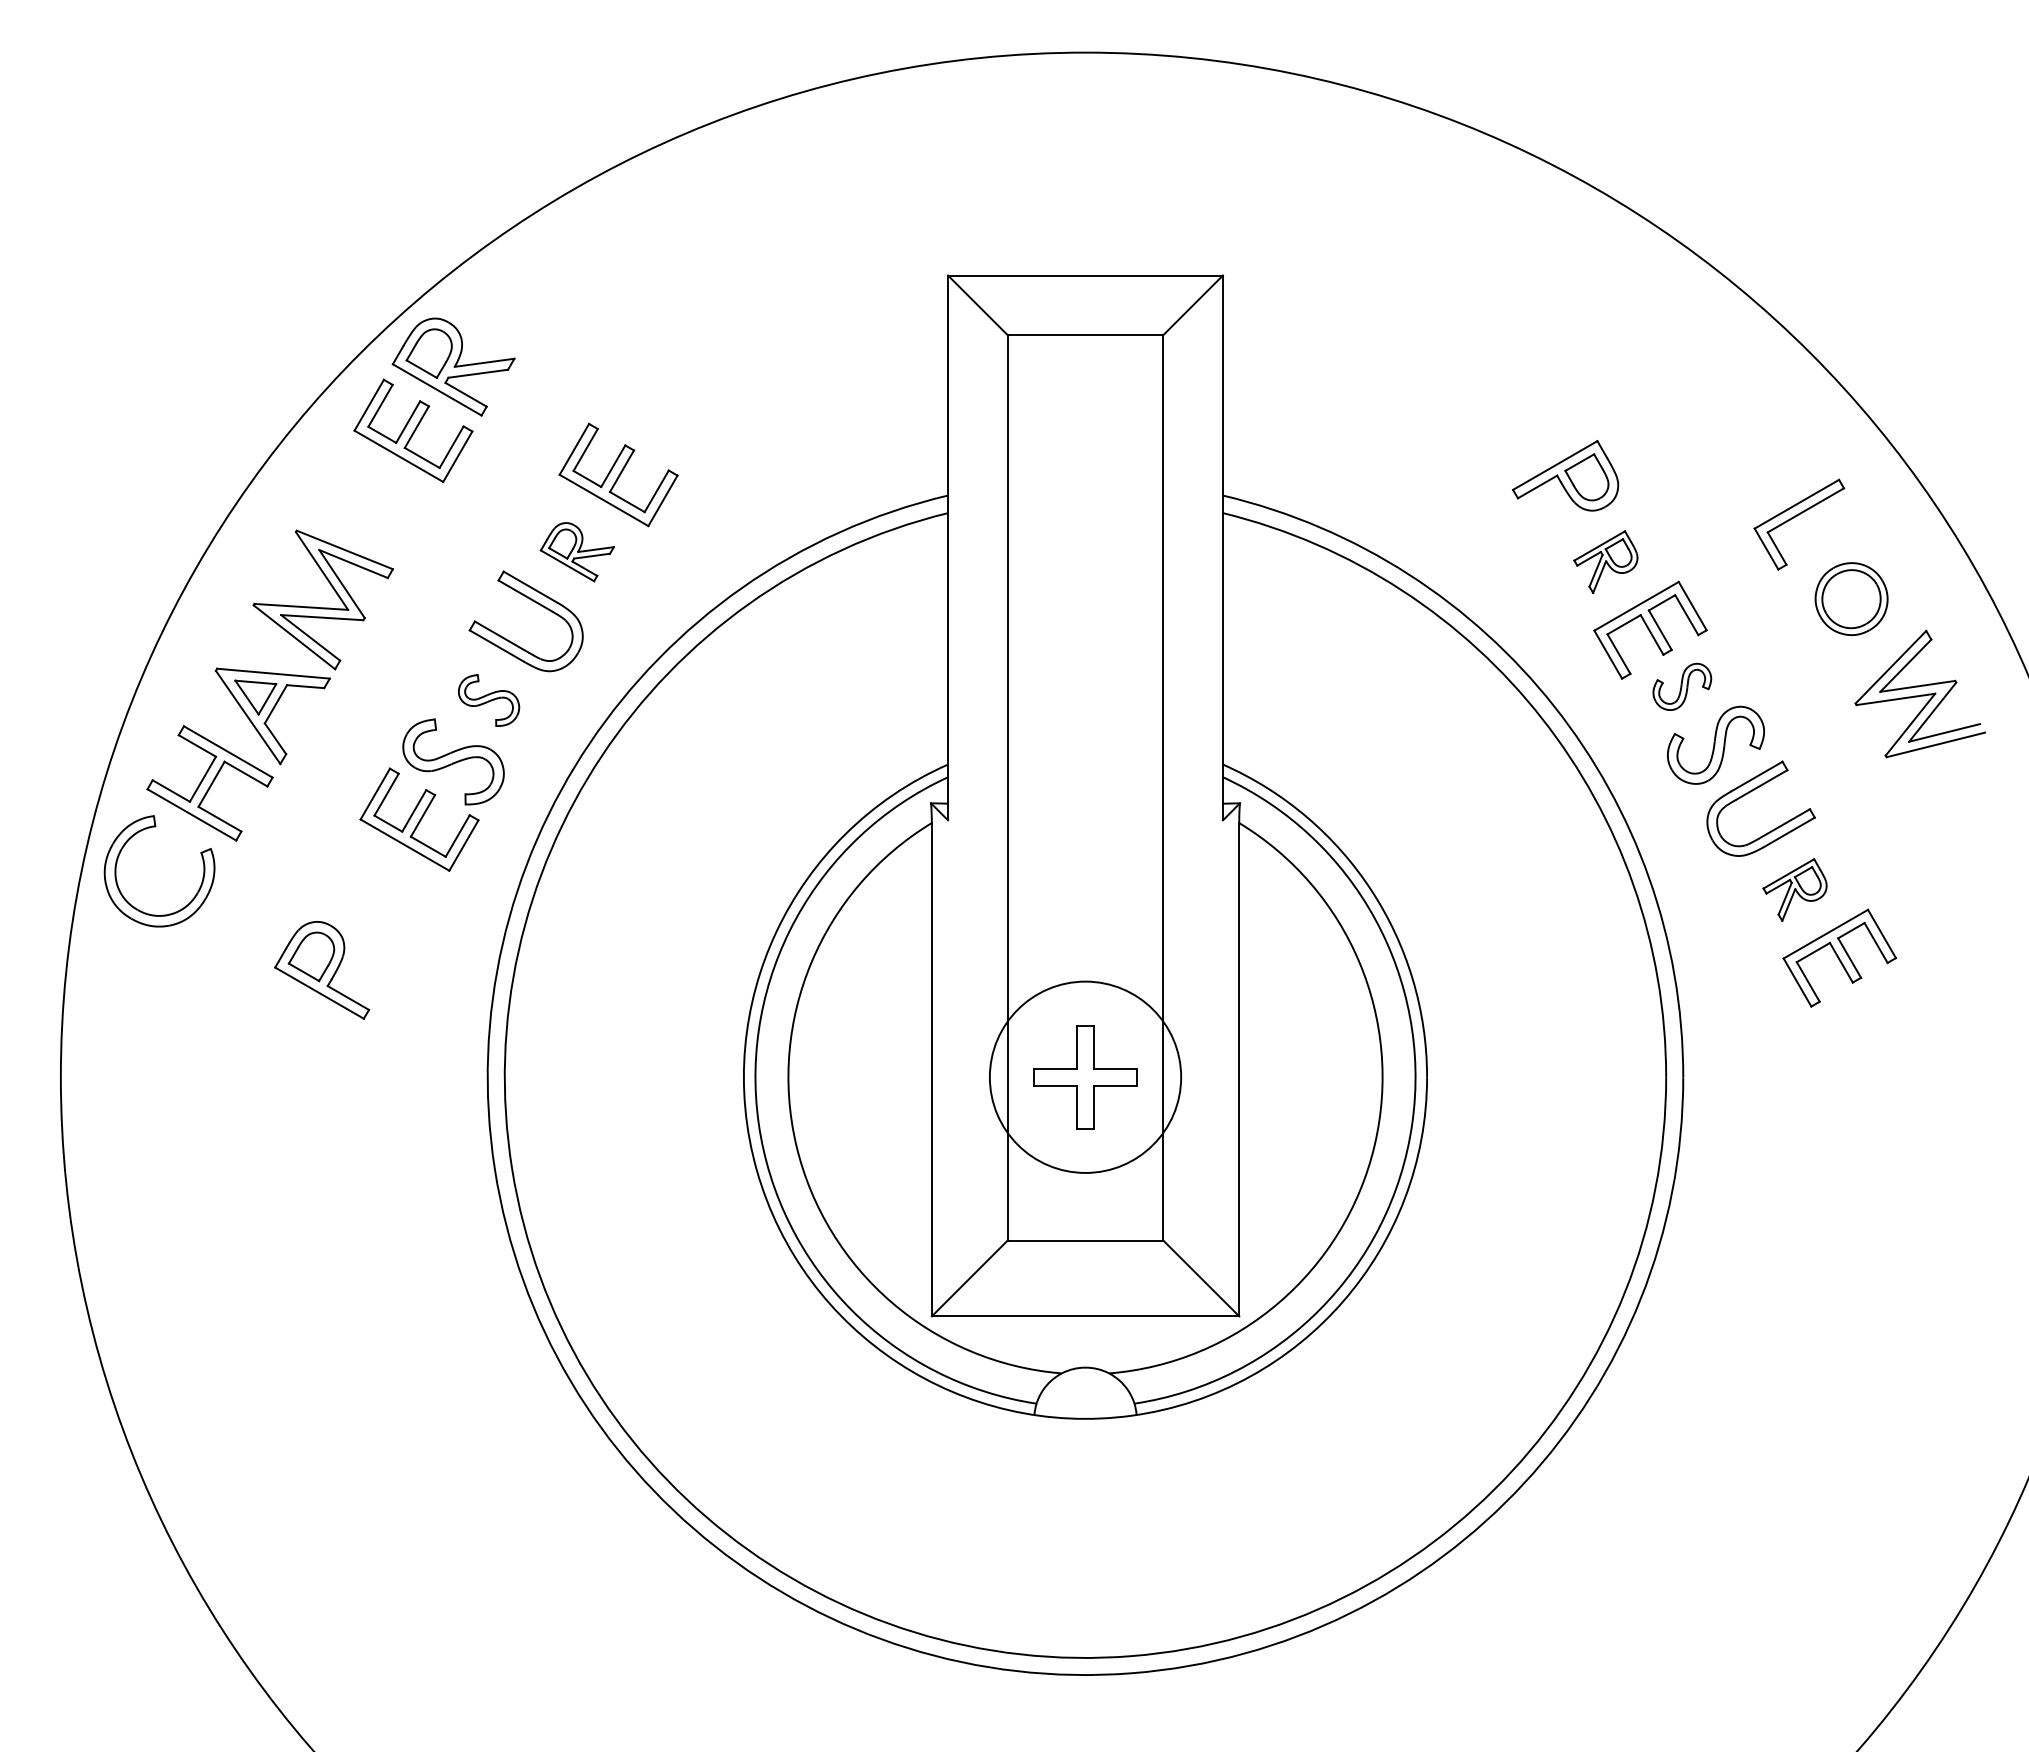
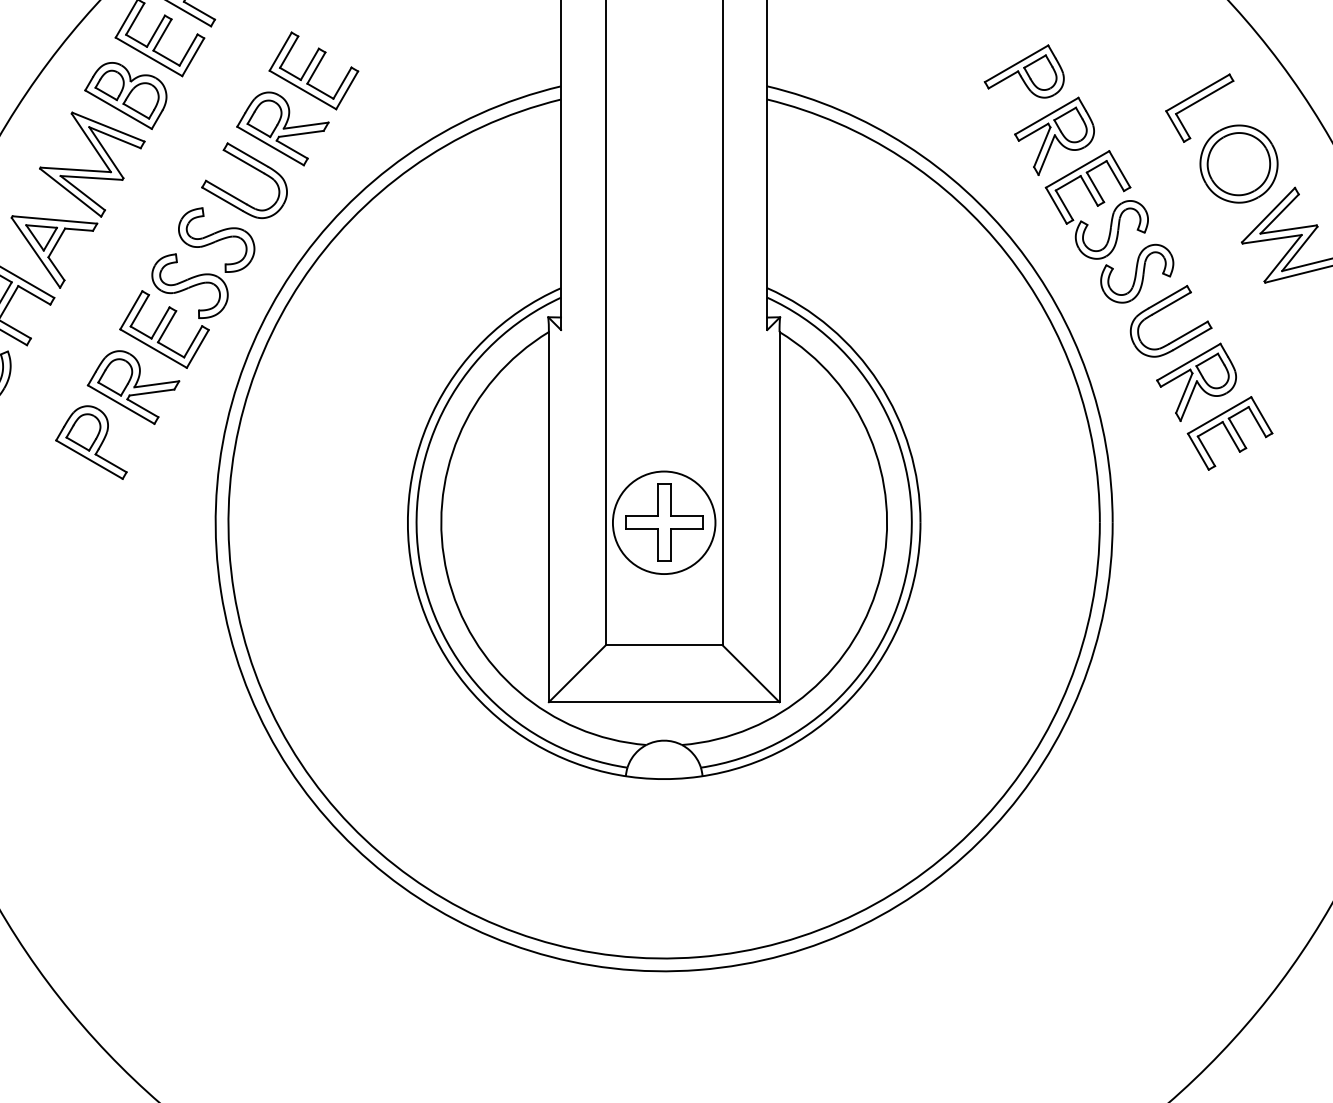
part: (367, 508) -> (125, 96), added
part: (577, 551) -> (283, 128), size x1.67
part: (1605, 561) -> (1054, 135), size x1.67
part: (1851, 598) -> (1238, 163), size x1.43
part: (1682, 686) -> (1112, 229), size x1.67
part: (488, 700) -> (216, 240), size x1.67
part: (1794, 889) -> (1196, 381), size x1.67
part: (378, 896) -> (133, 387), added
circle: (1085, 1076) -> (664, 522), size x0.71

